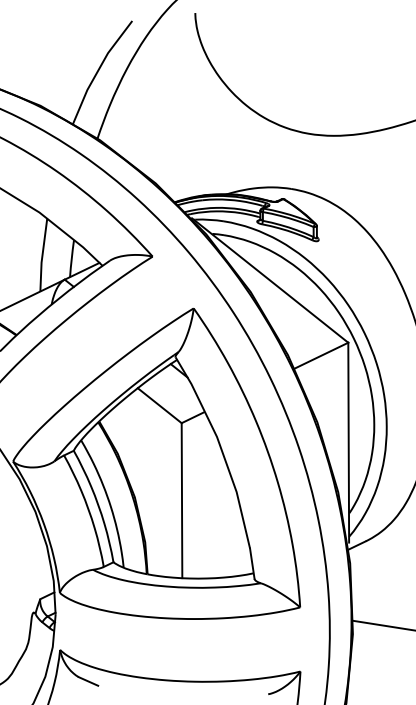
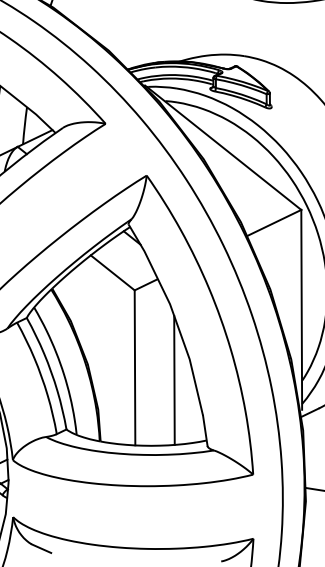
line: (221, 512) -> (174, 379), added

